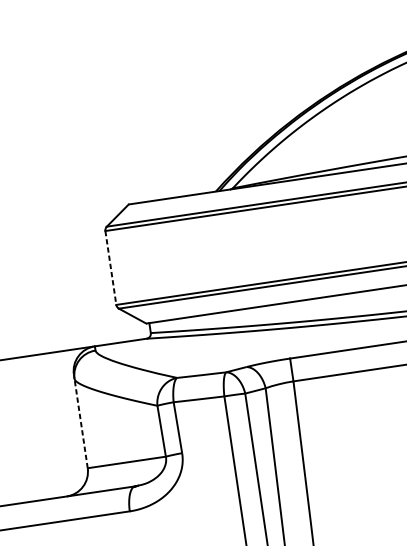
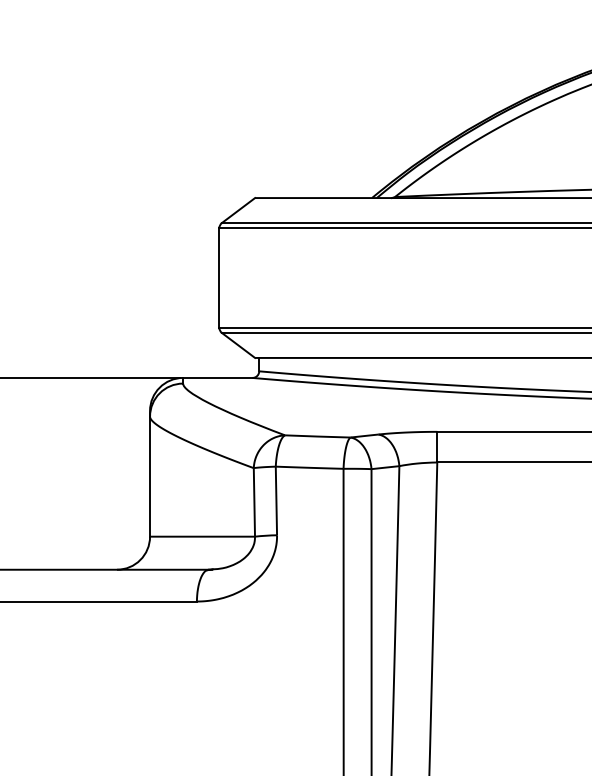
line: (111, 268) -> (219, 278), dashed -> solid
line: (81, 423) -> (150, 476), dashed -> solid

